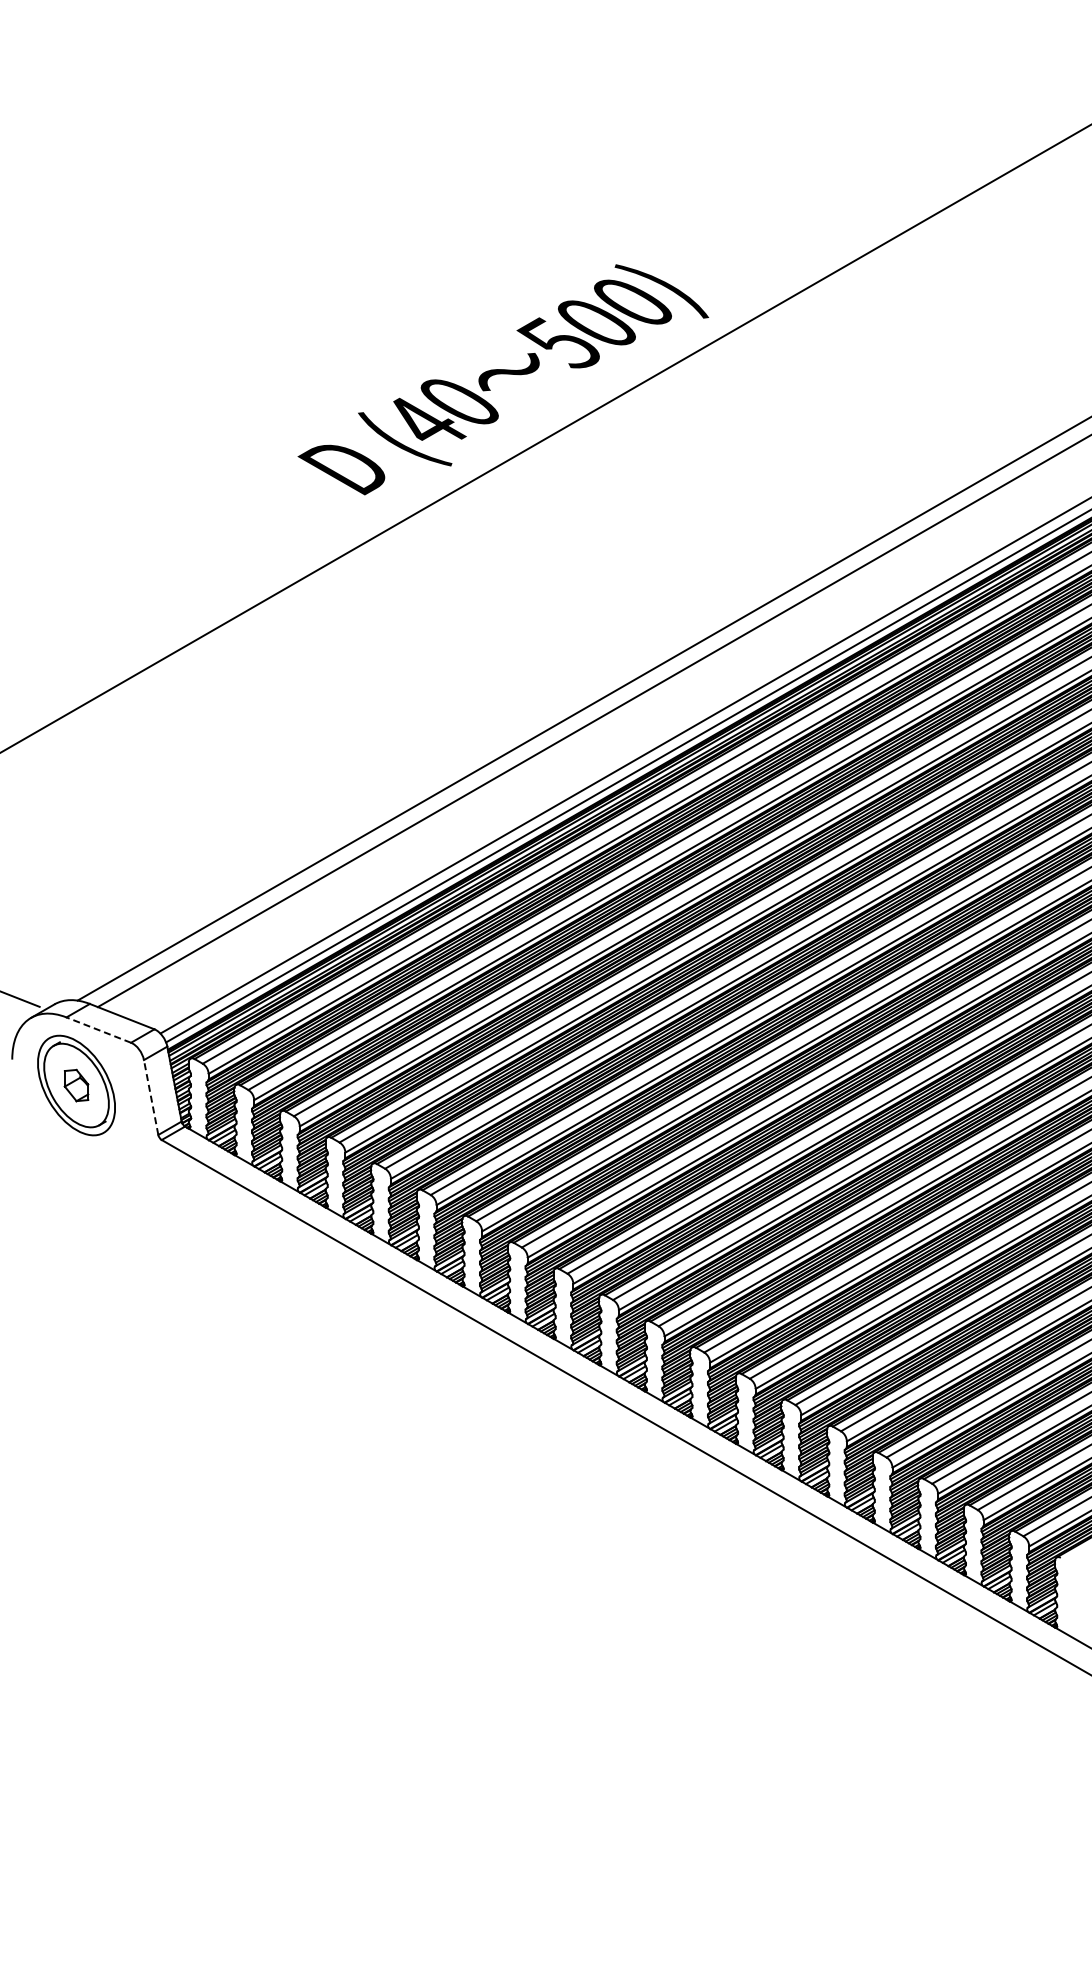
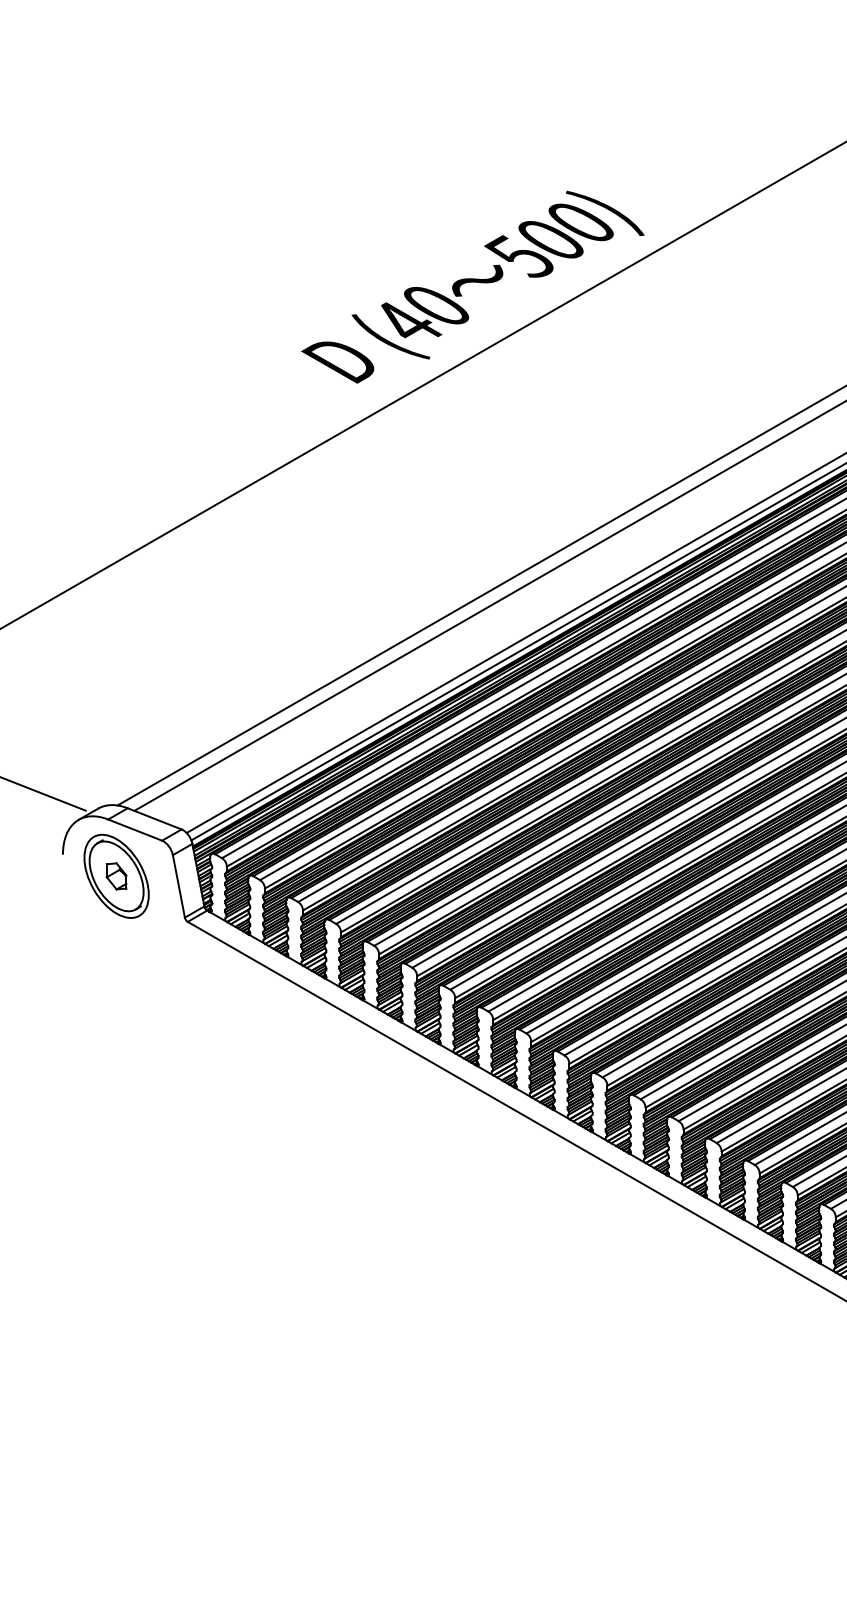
line: (98, 1030) -> (134, 830), dashed -> solid
line: (151, 1097) -> (179, 886), dashed -> solid

